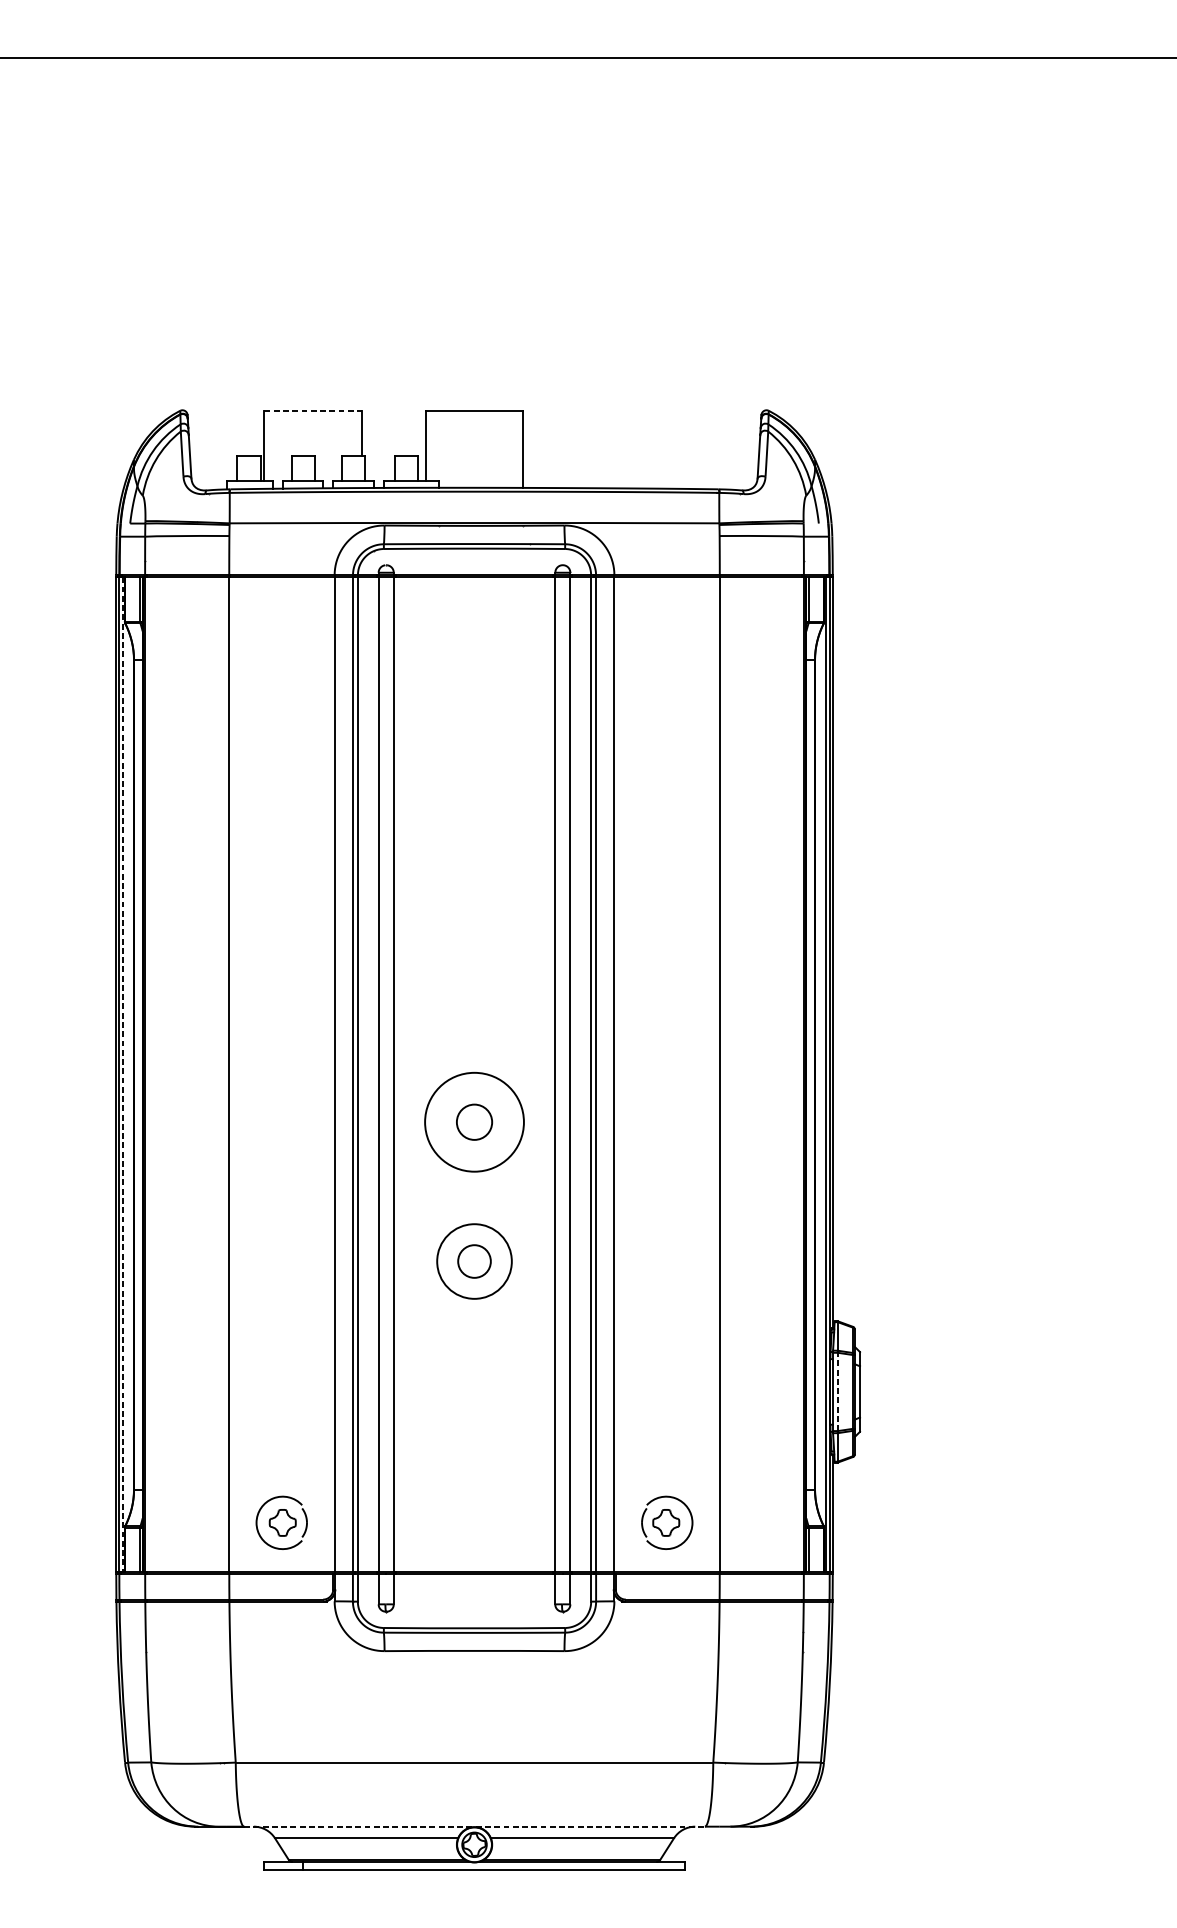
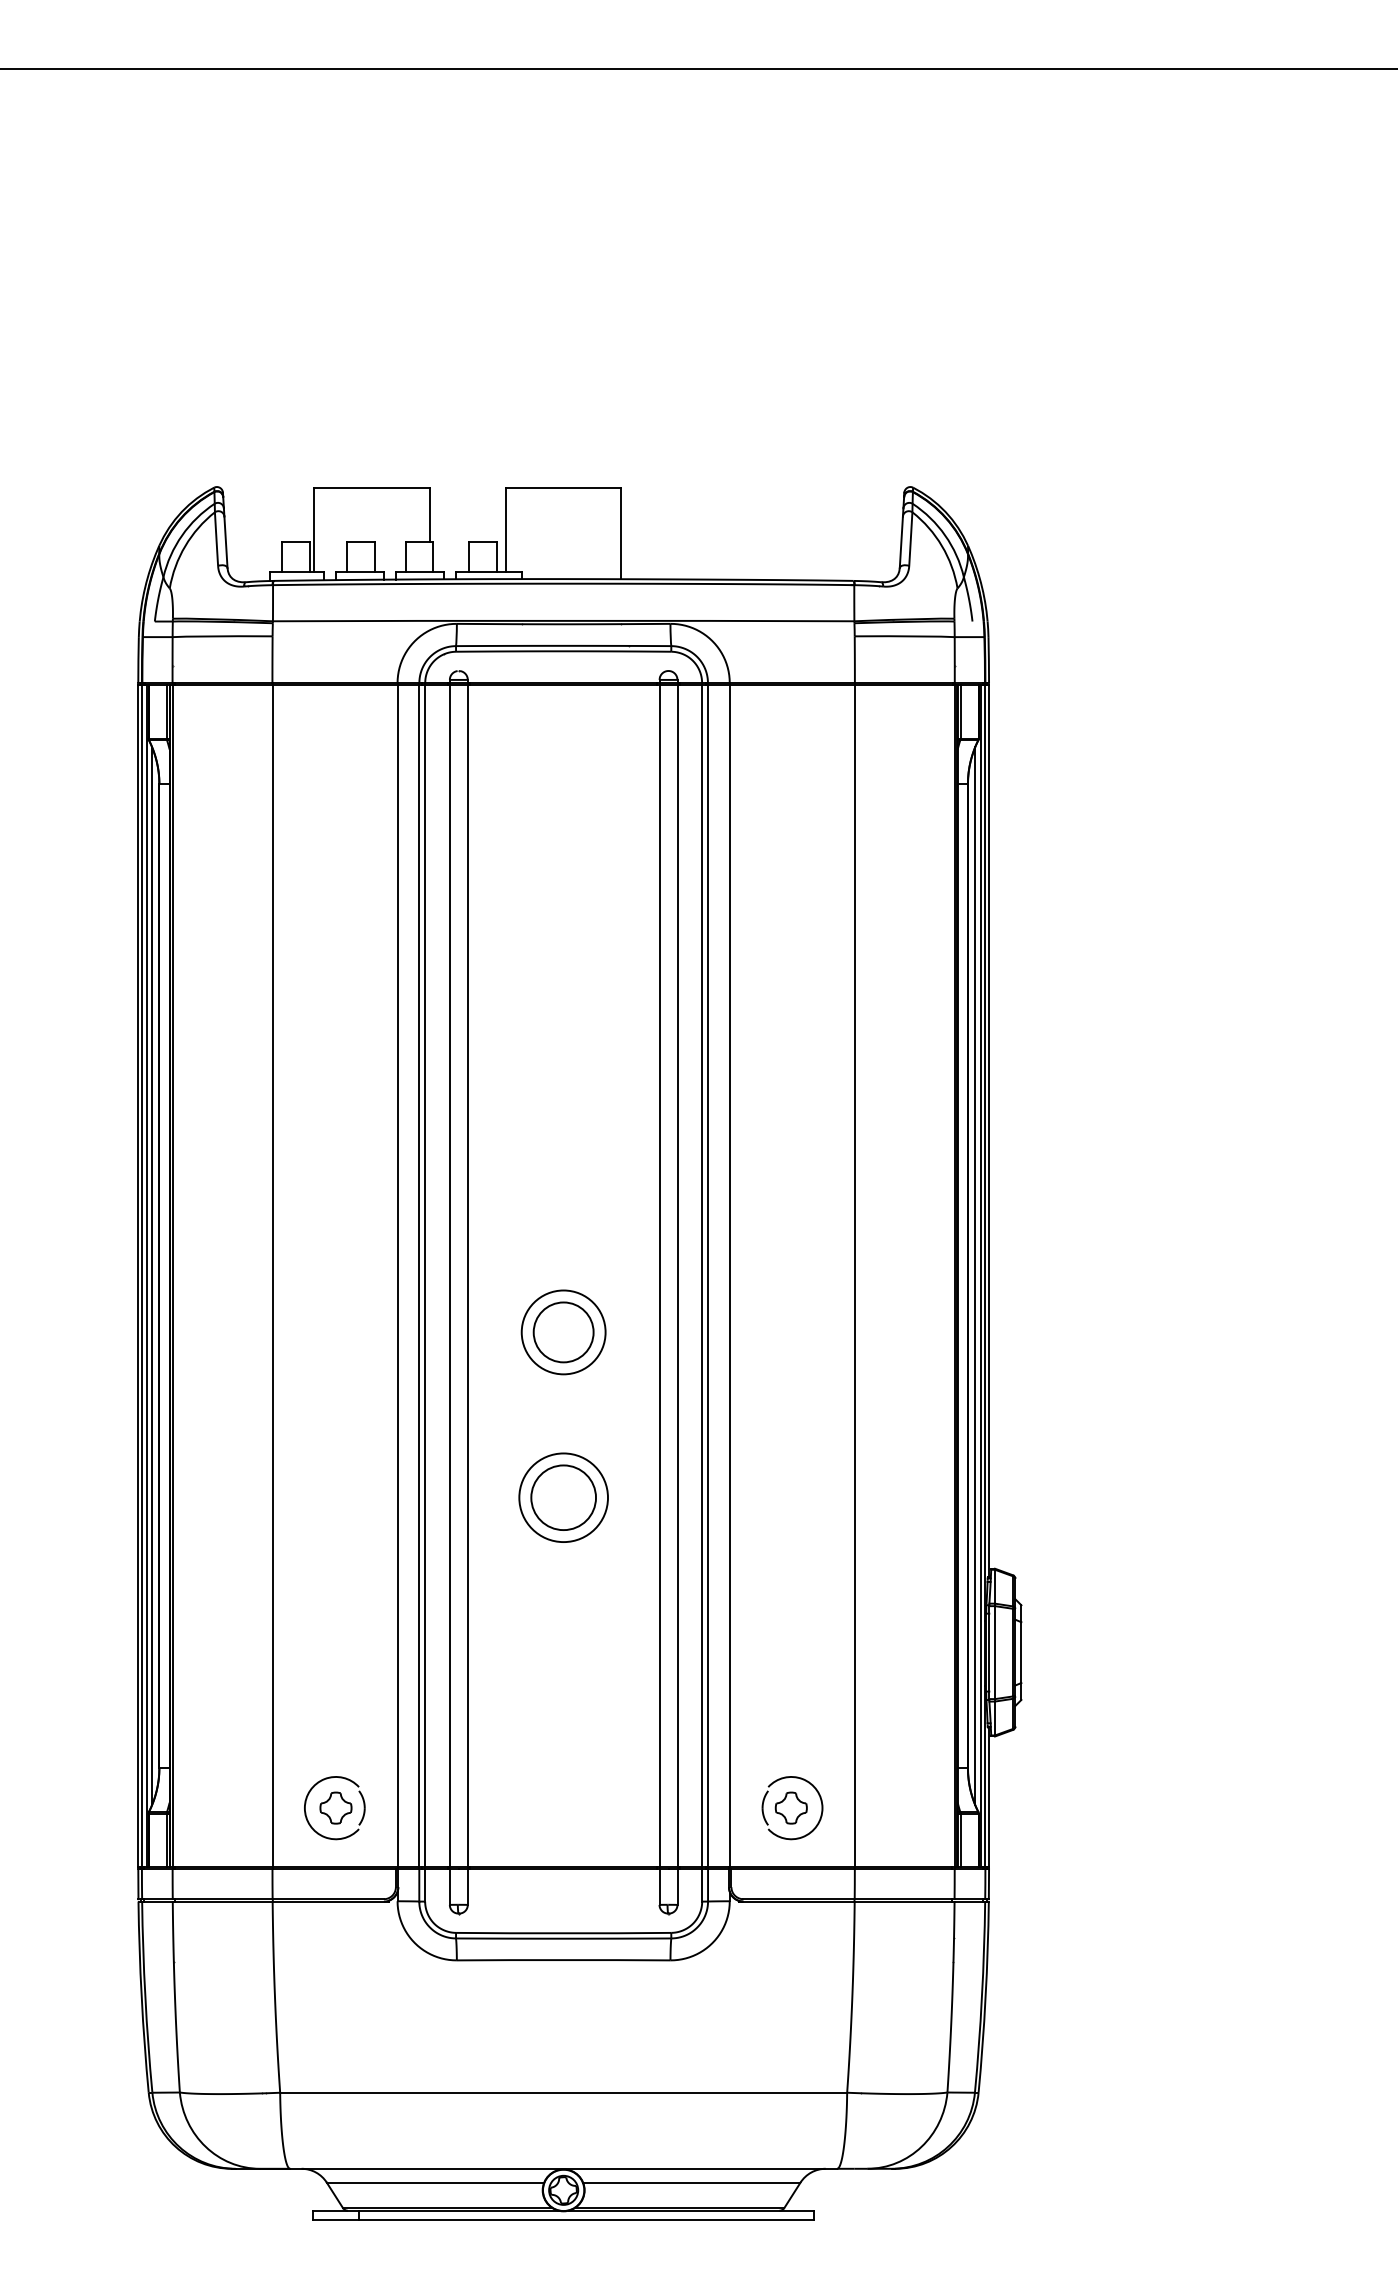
line: (312, 410) -> (371, 487), dashed -> solid
line: (128, 1074) -> (152, 1275), added
line: (821, 1074) -> (975, 1275), added
line: (123, 1075) -> (146, 1276), dashed -> solid
circle: (474, 1122) -> (563, 1332), size x0.71
circle: (474, 1122) -> (563, 1332), size x1.43
circle: (474, 1261) -> (563, 1497), size x1.67
line: (838, 1391) -> (995, 1652), dashed -> solid
line: (474, 1826) -> (563, 2168), dashed -> solid

